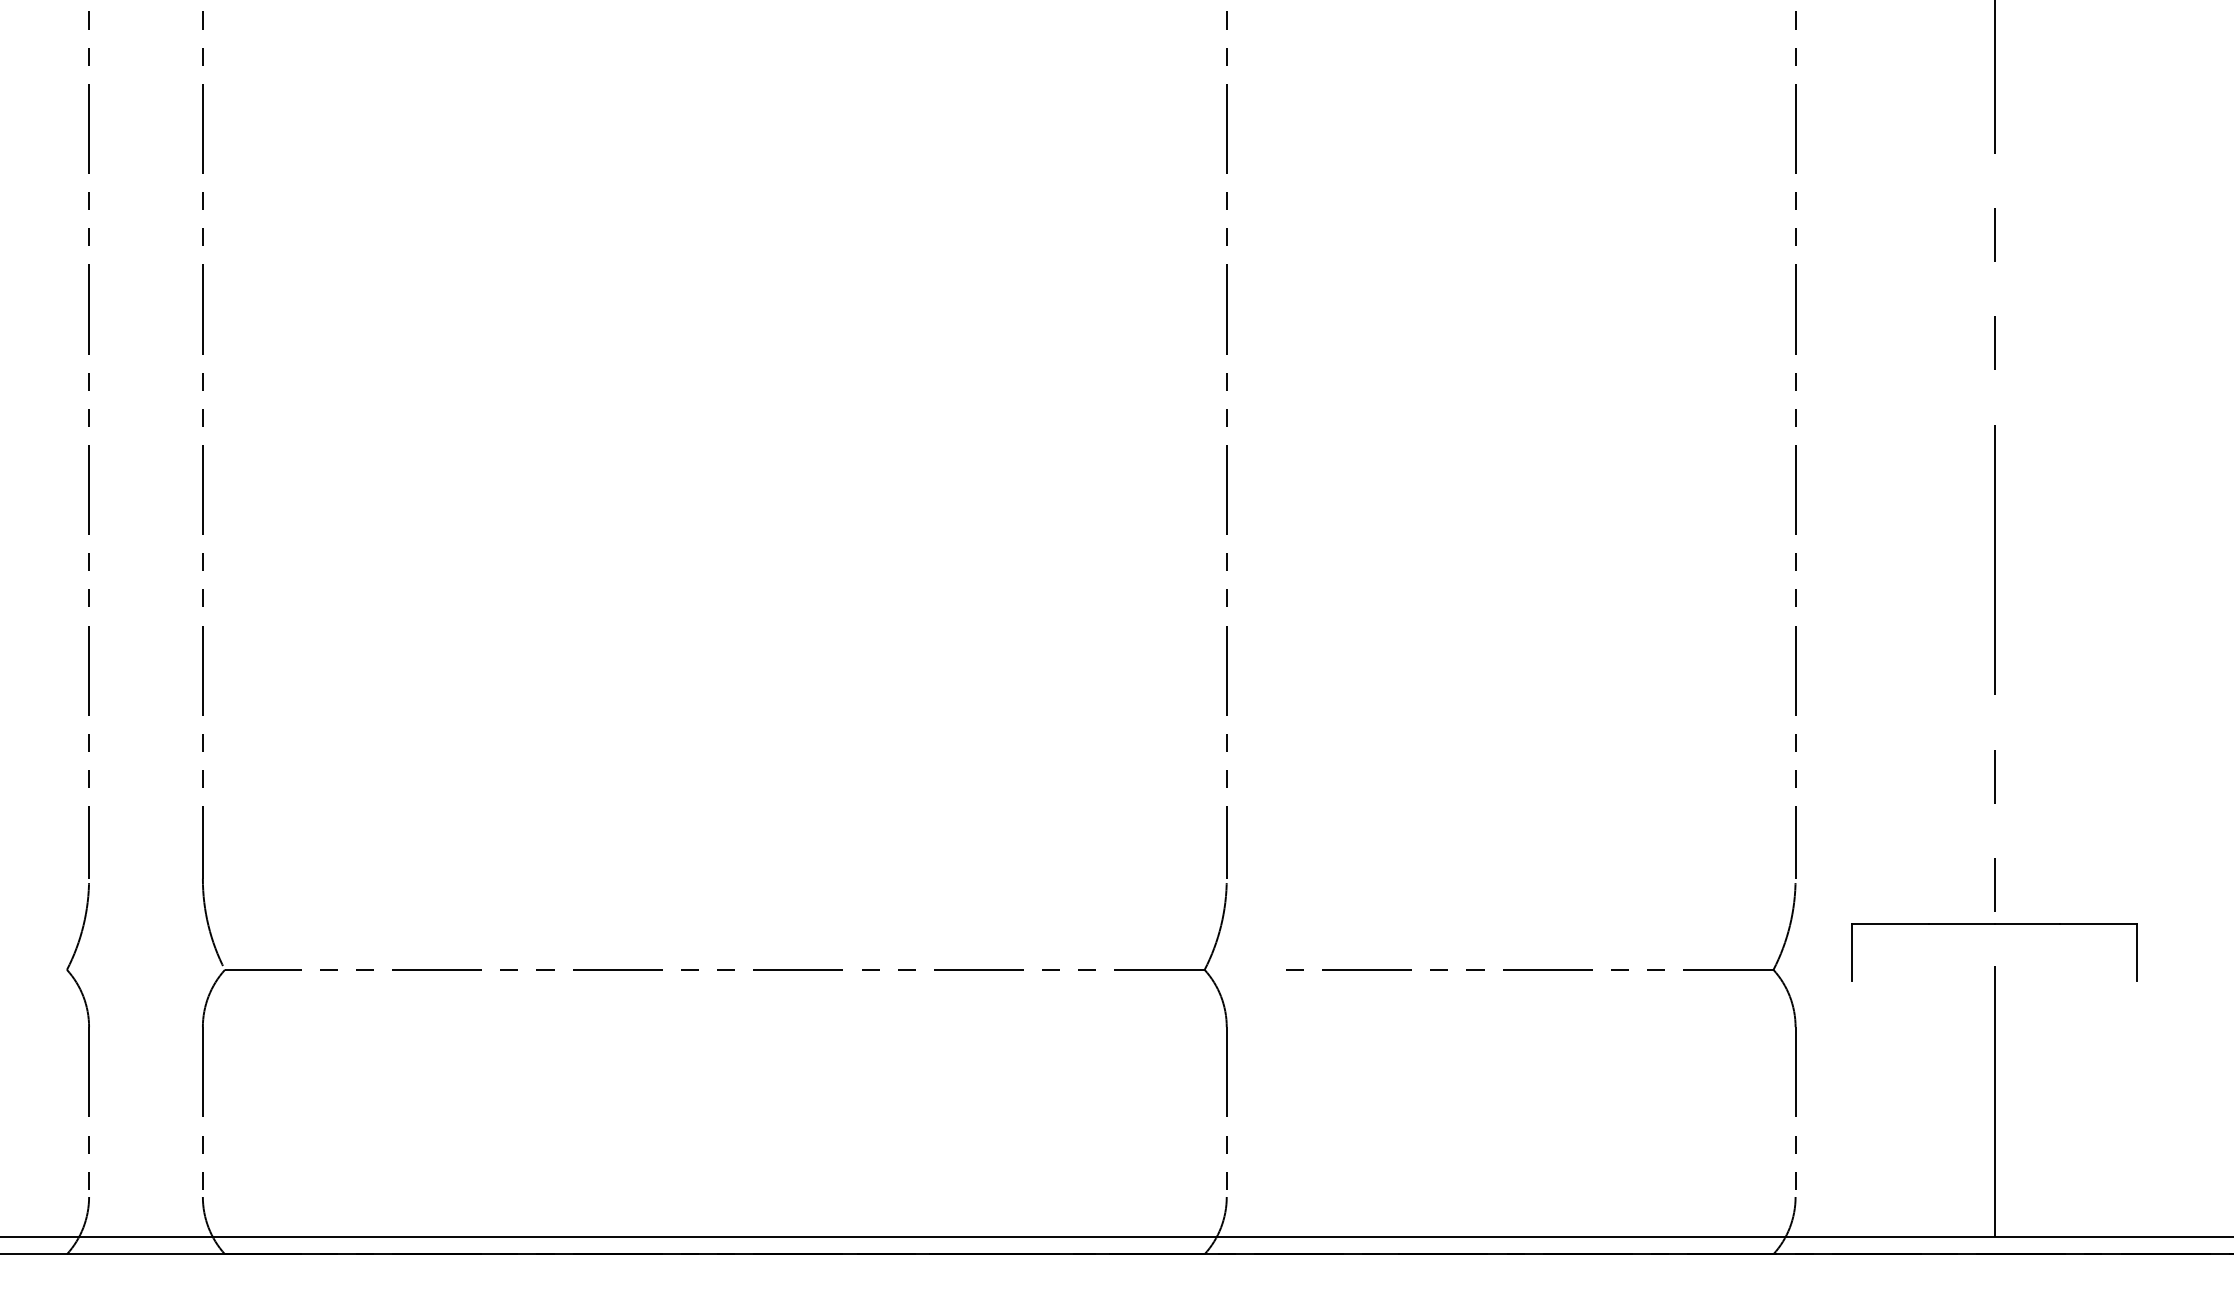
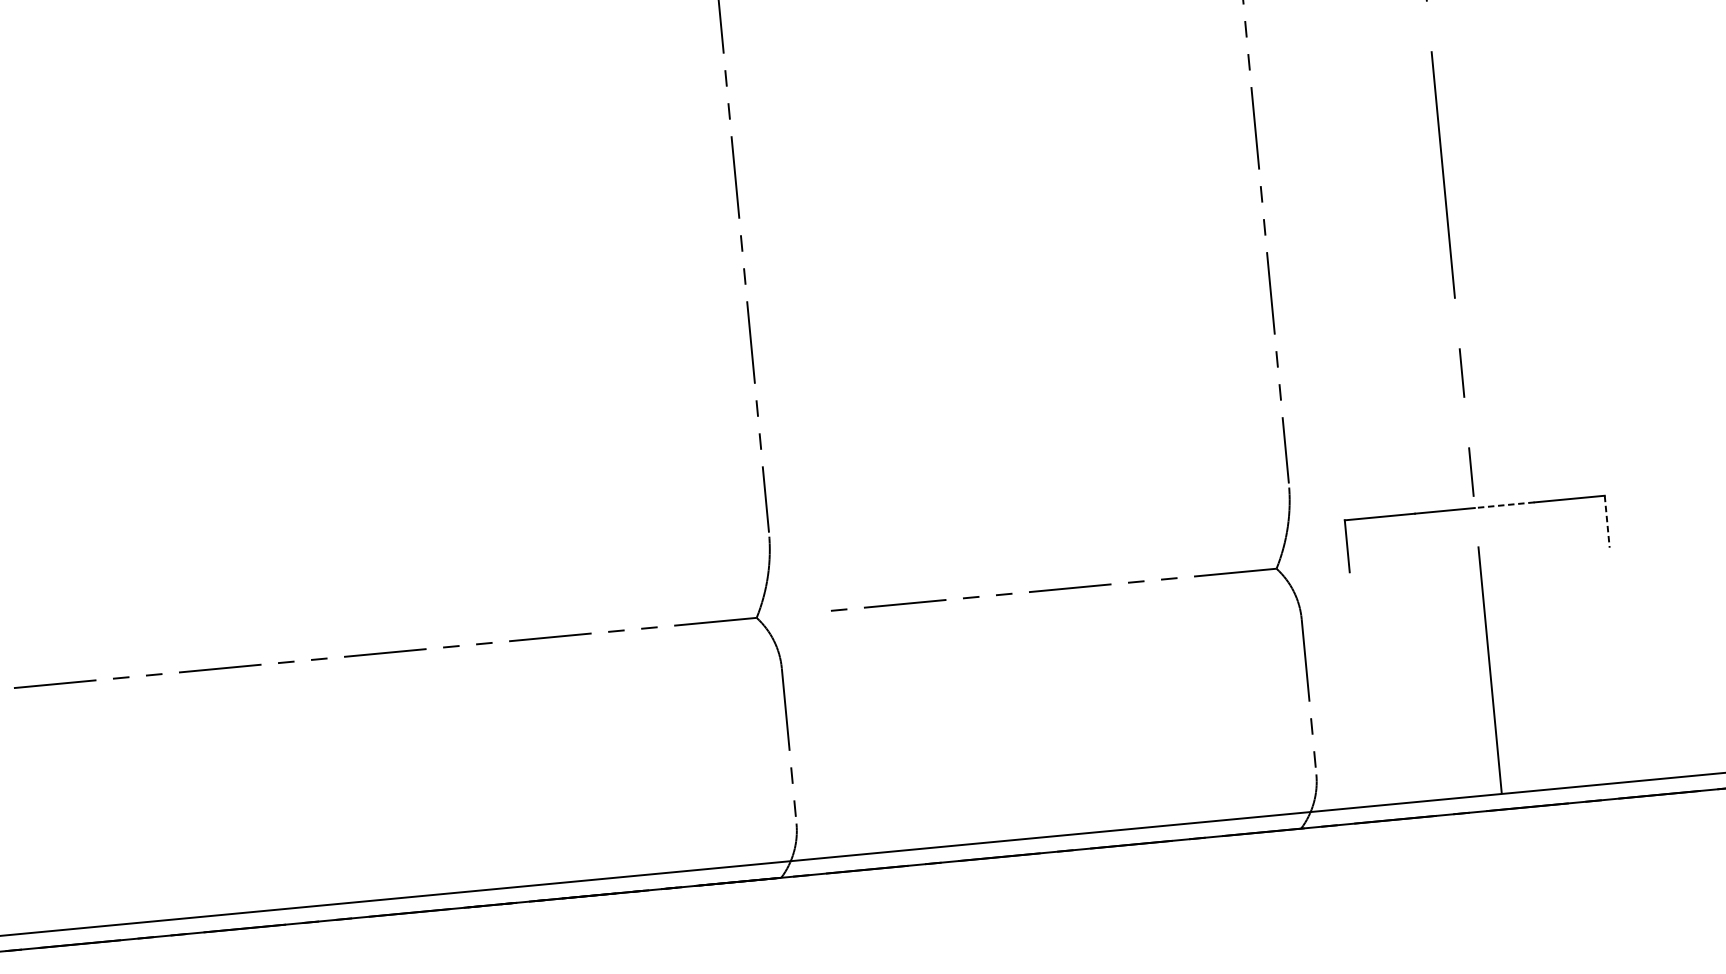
line: (2027, 924) -> (1504, 505), solid -> dashed
line: (2136, 953) -> (1606, 522), solid -> dashed

